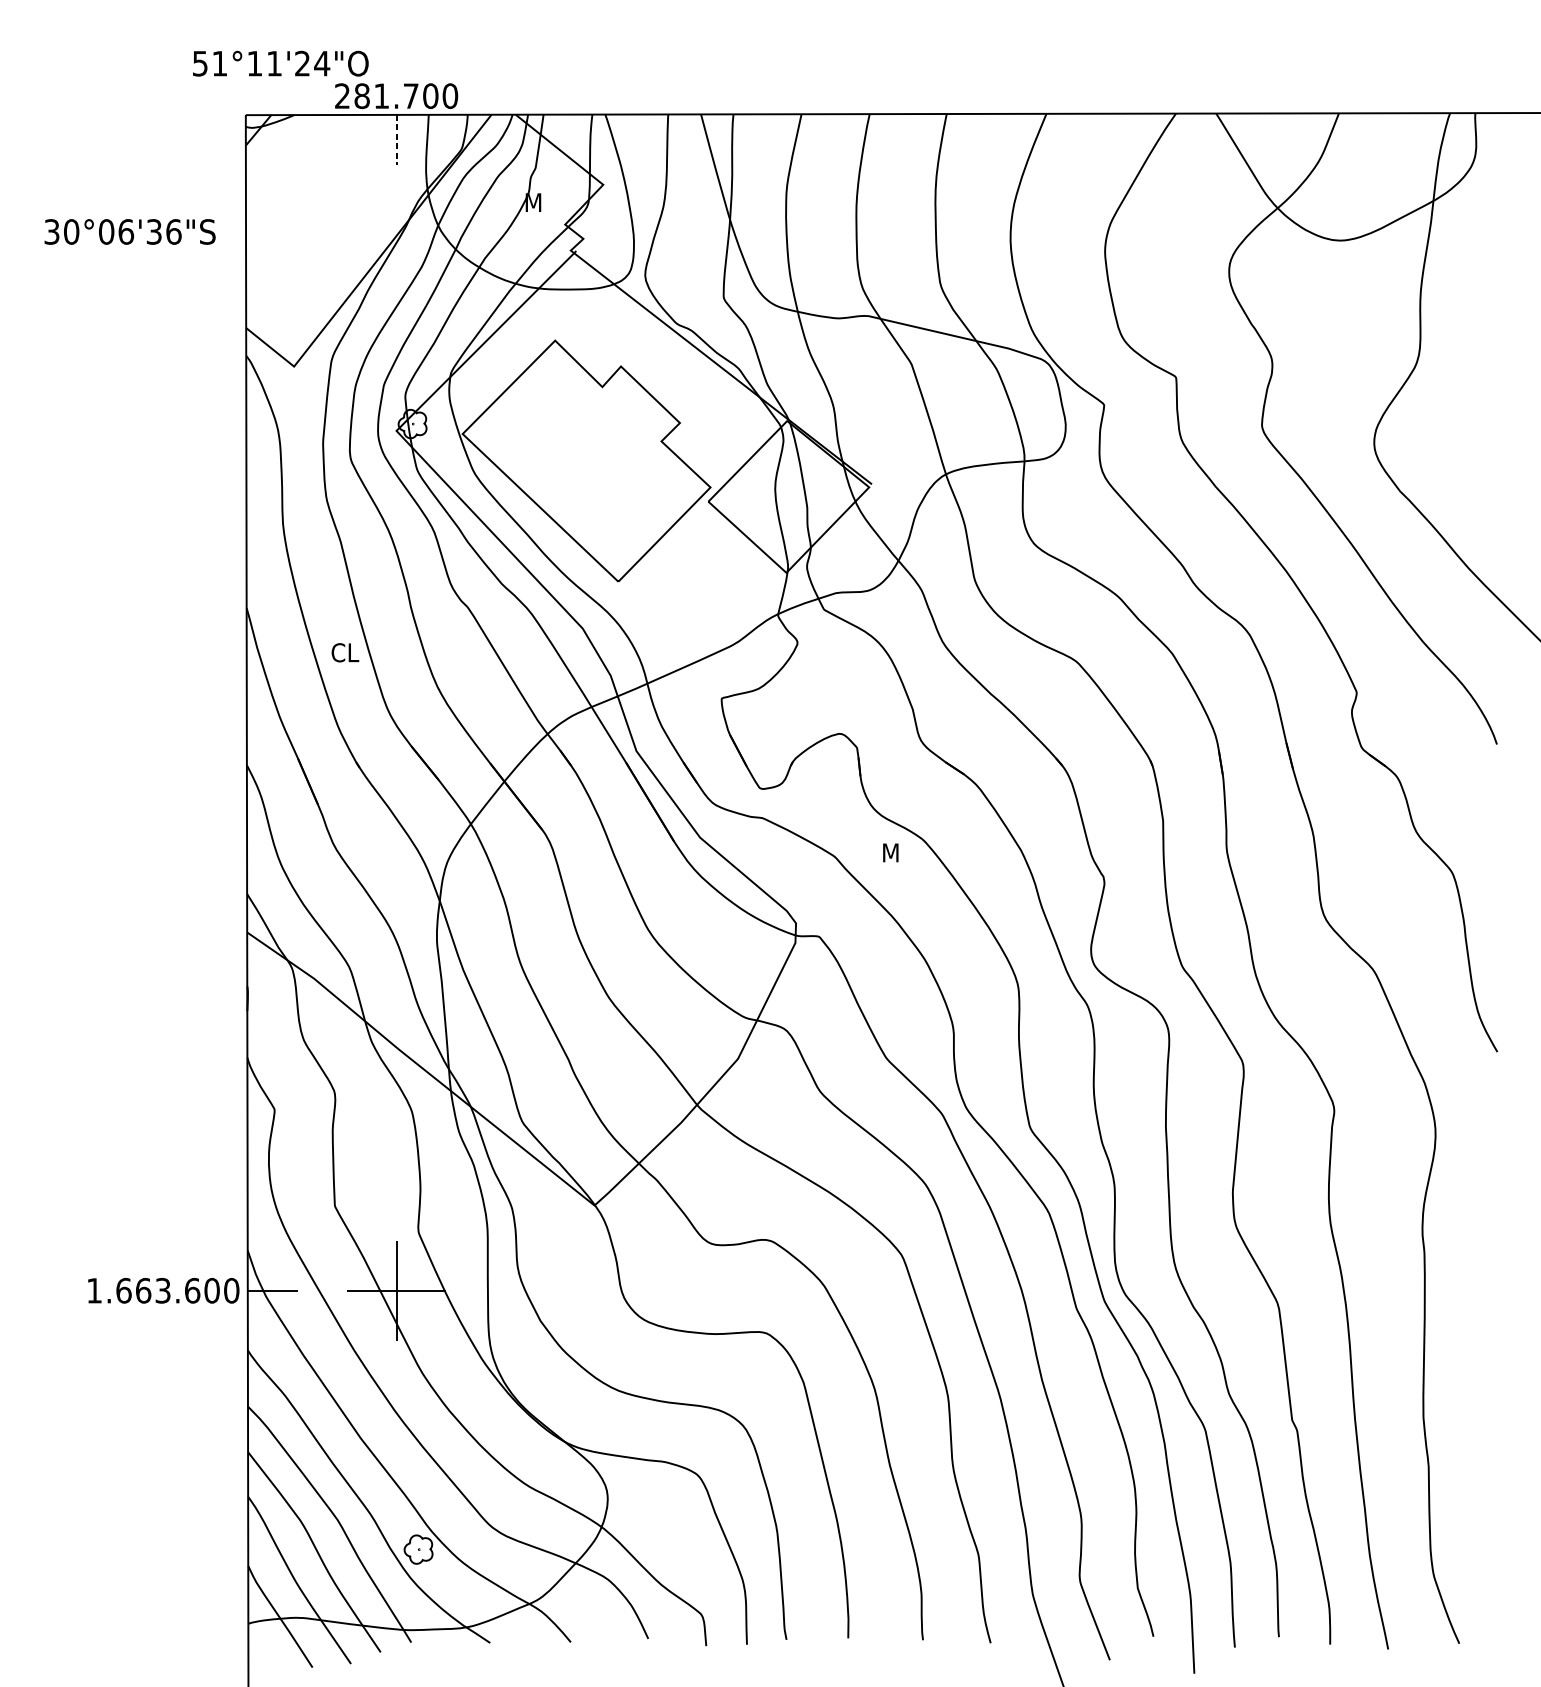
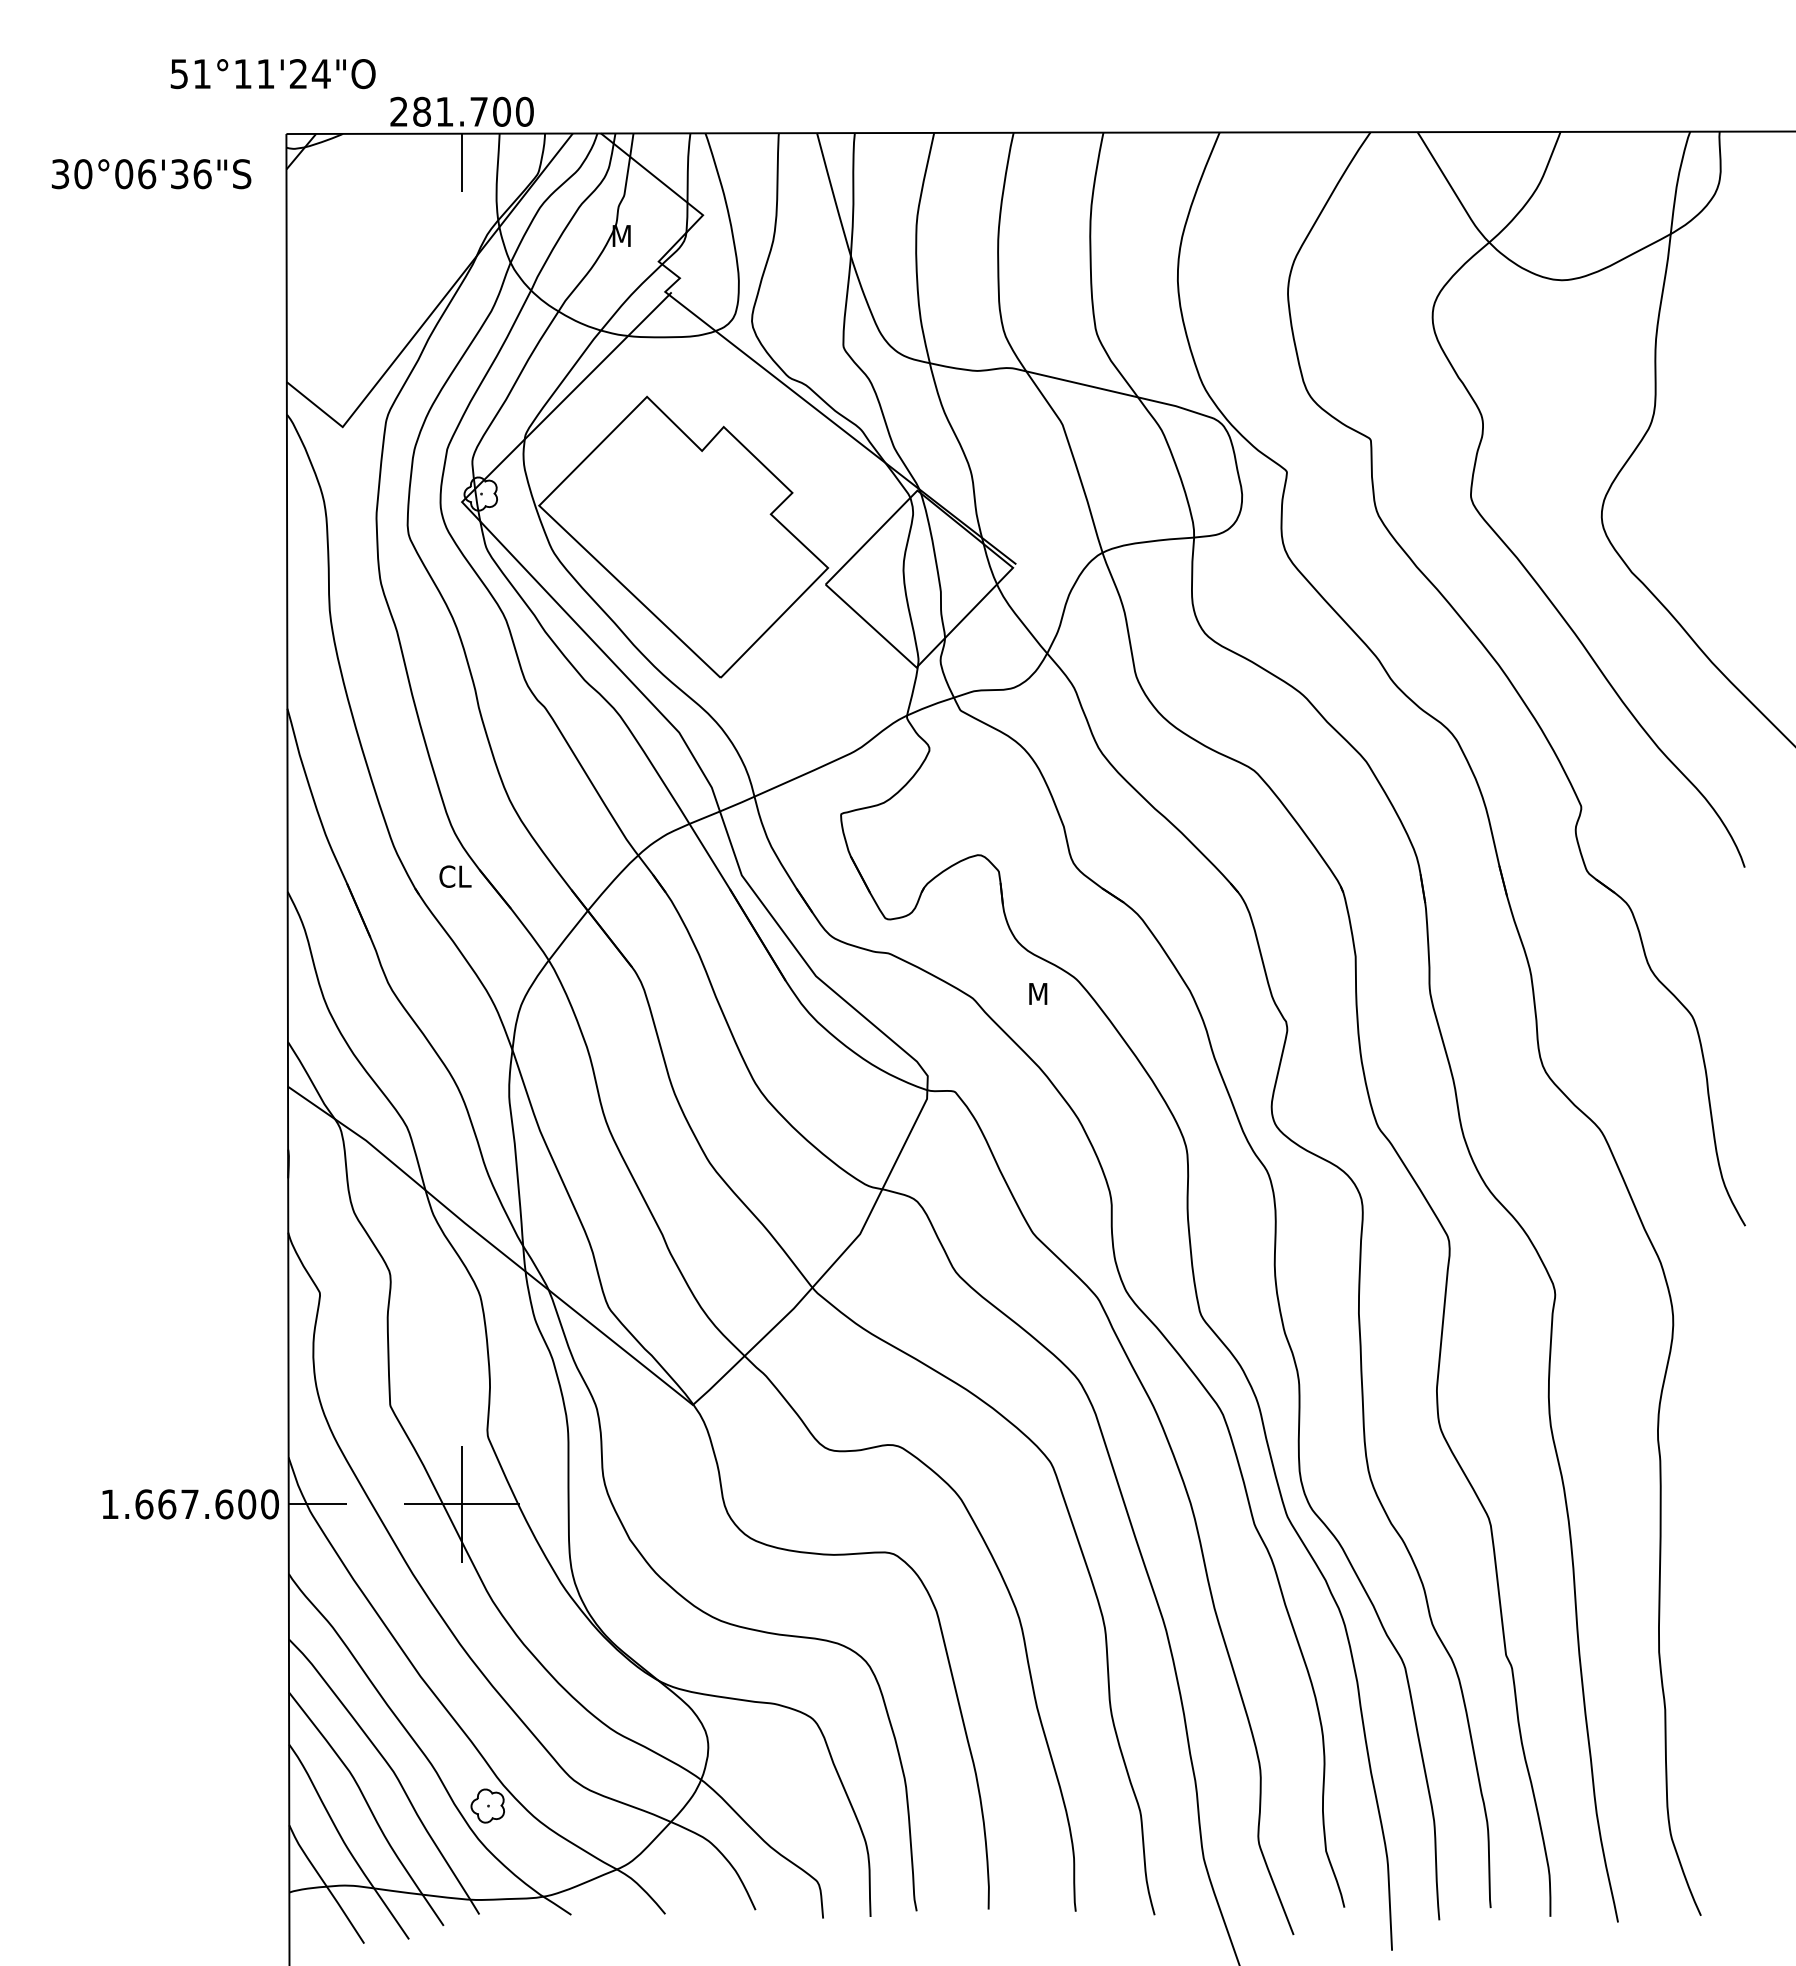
text: (280, 64) -> (272, 74), moved
line: (396, 140) -> (462, 163), dashed -> solid
text: (130, 232) -> (151, 174), moved
text: (345, 652) -> (455, 876), moved
text: (162, 1290) -> (189, 1504), 1.663.600 -> 1.667.600

